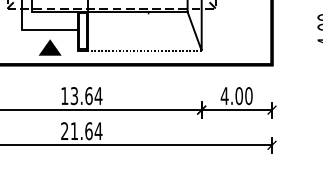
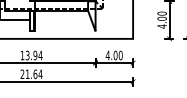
fill: (49, 47) -> (14, 29), removed
line: (145, 50) -> (65, 31), removed
text: (89, 95) -> (35, 55), 13.64 -> 13.94

